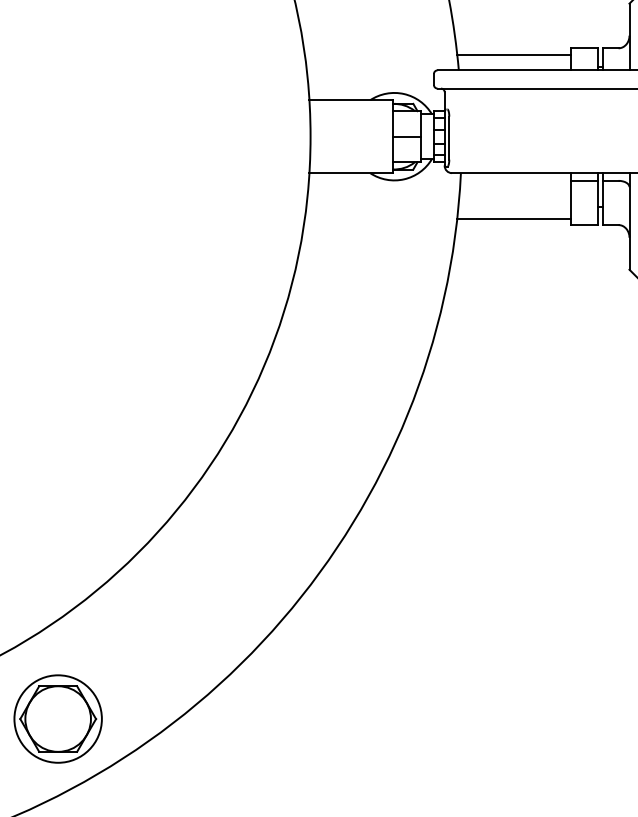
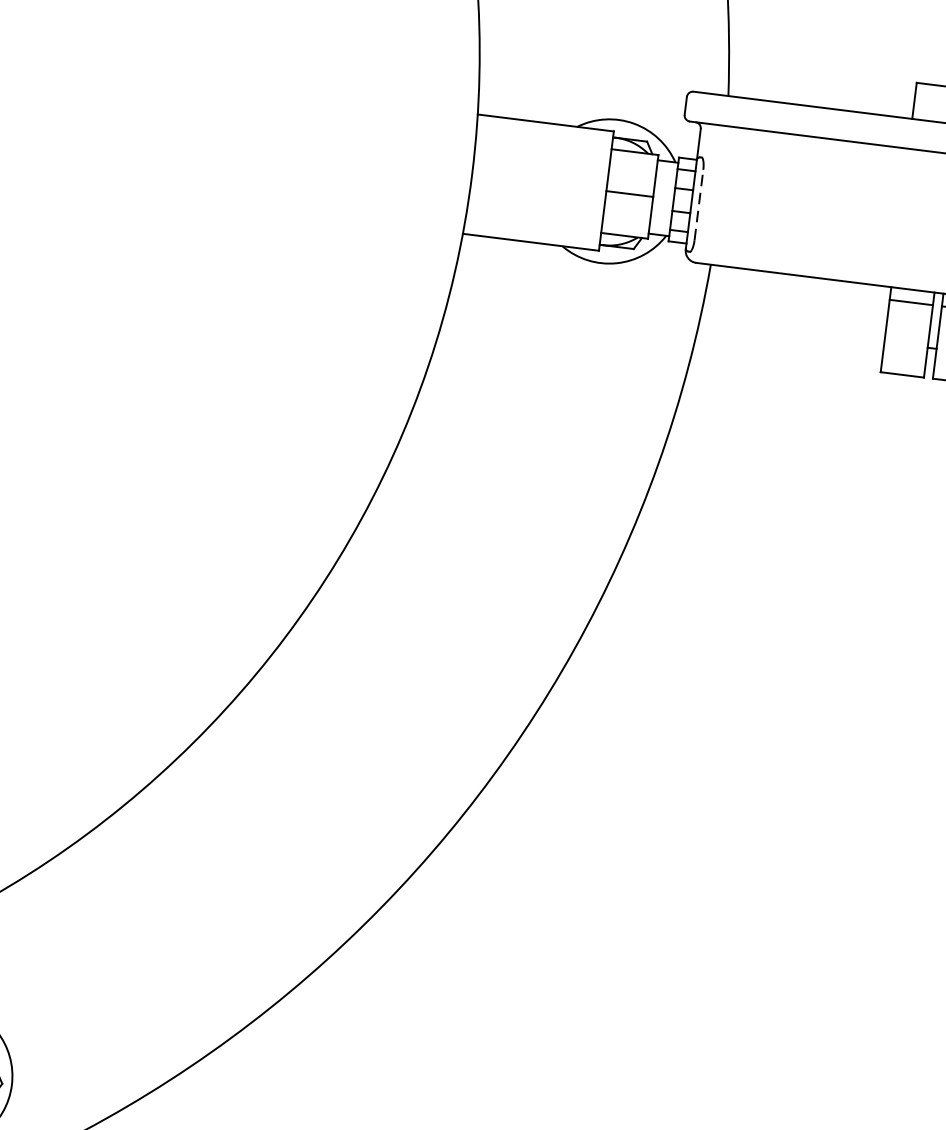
line: (514, 54) -> (822, 81), removed
line: (449, 138) -> (699, 205), solid -> dashed
line: (514, 218) -> (789, 349), removed

